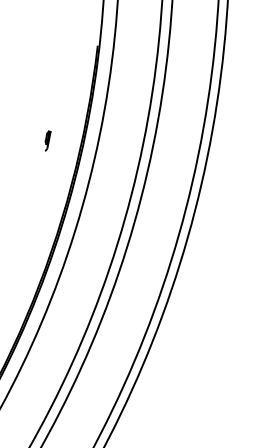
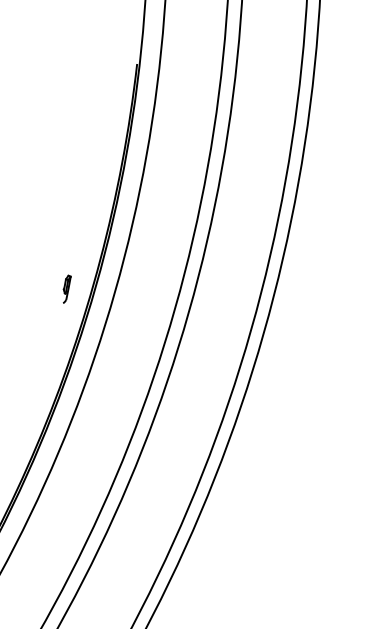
part: (47, 140) -> (66, 288), moved

